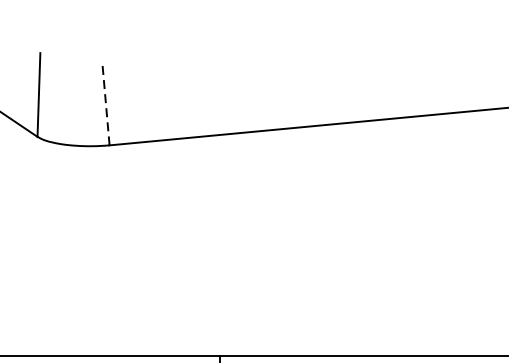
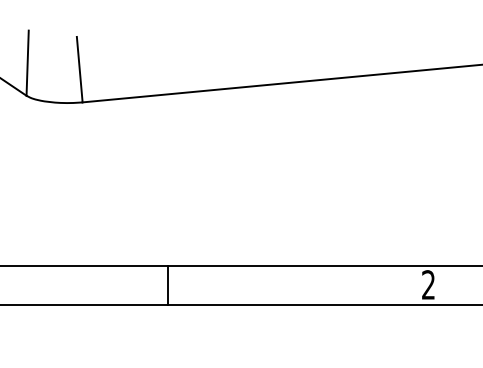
line: (105, 103) -> (79, 69), dashed -> solid

